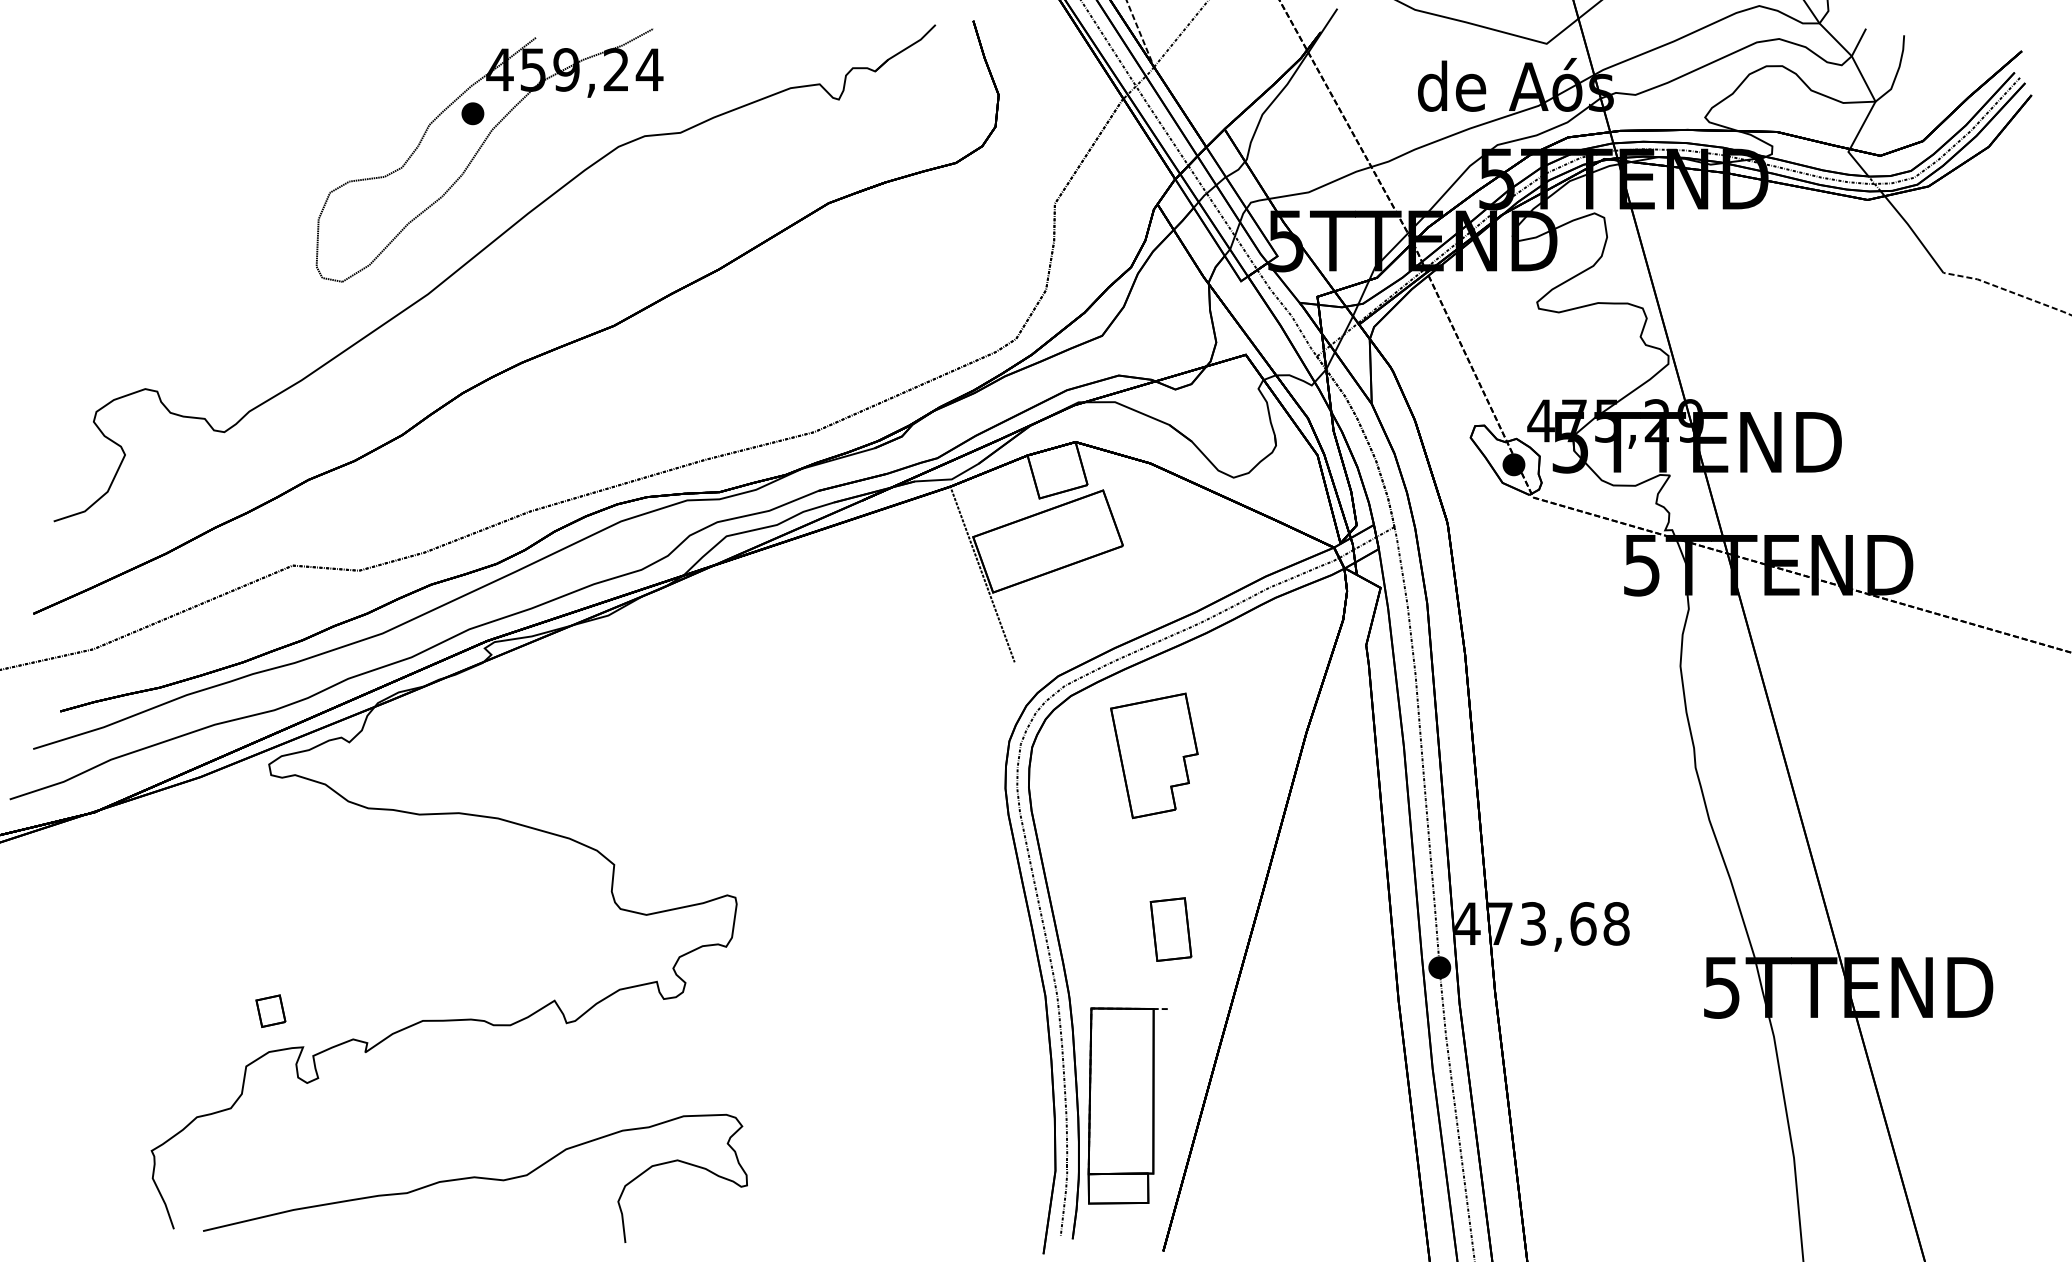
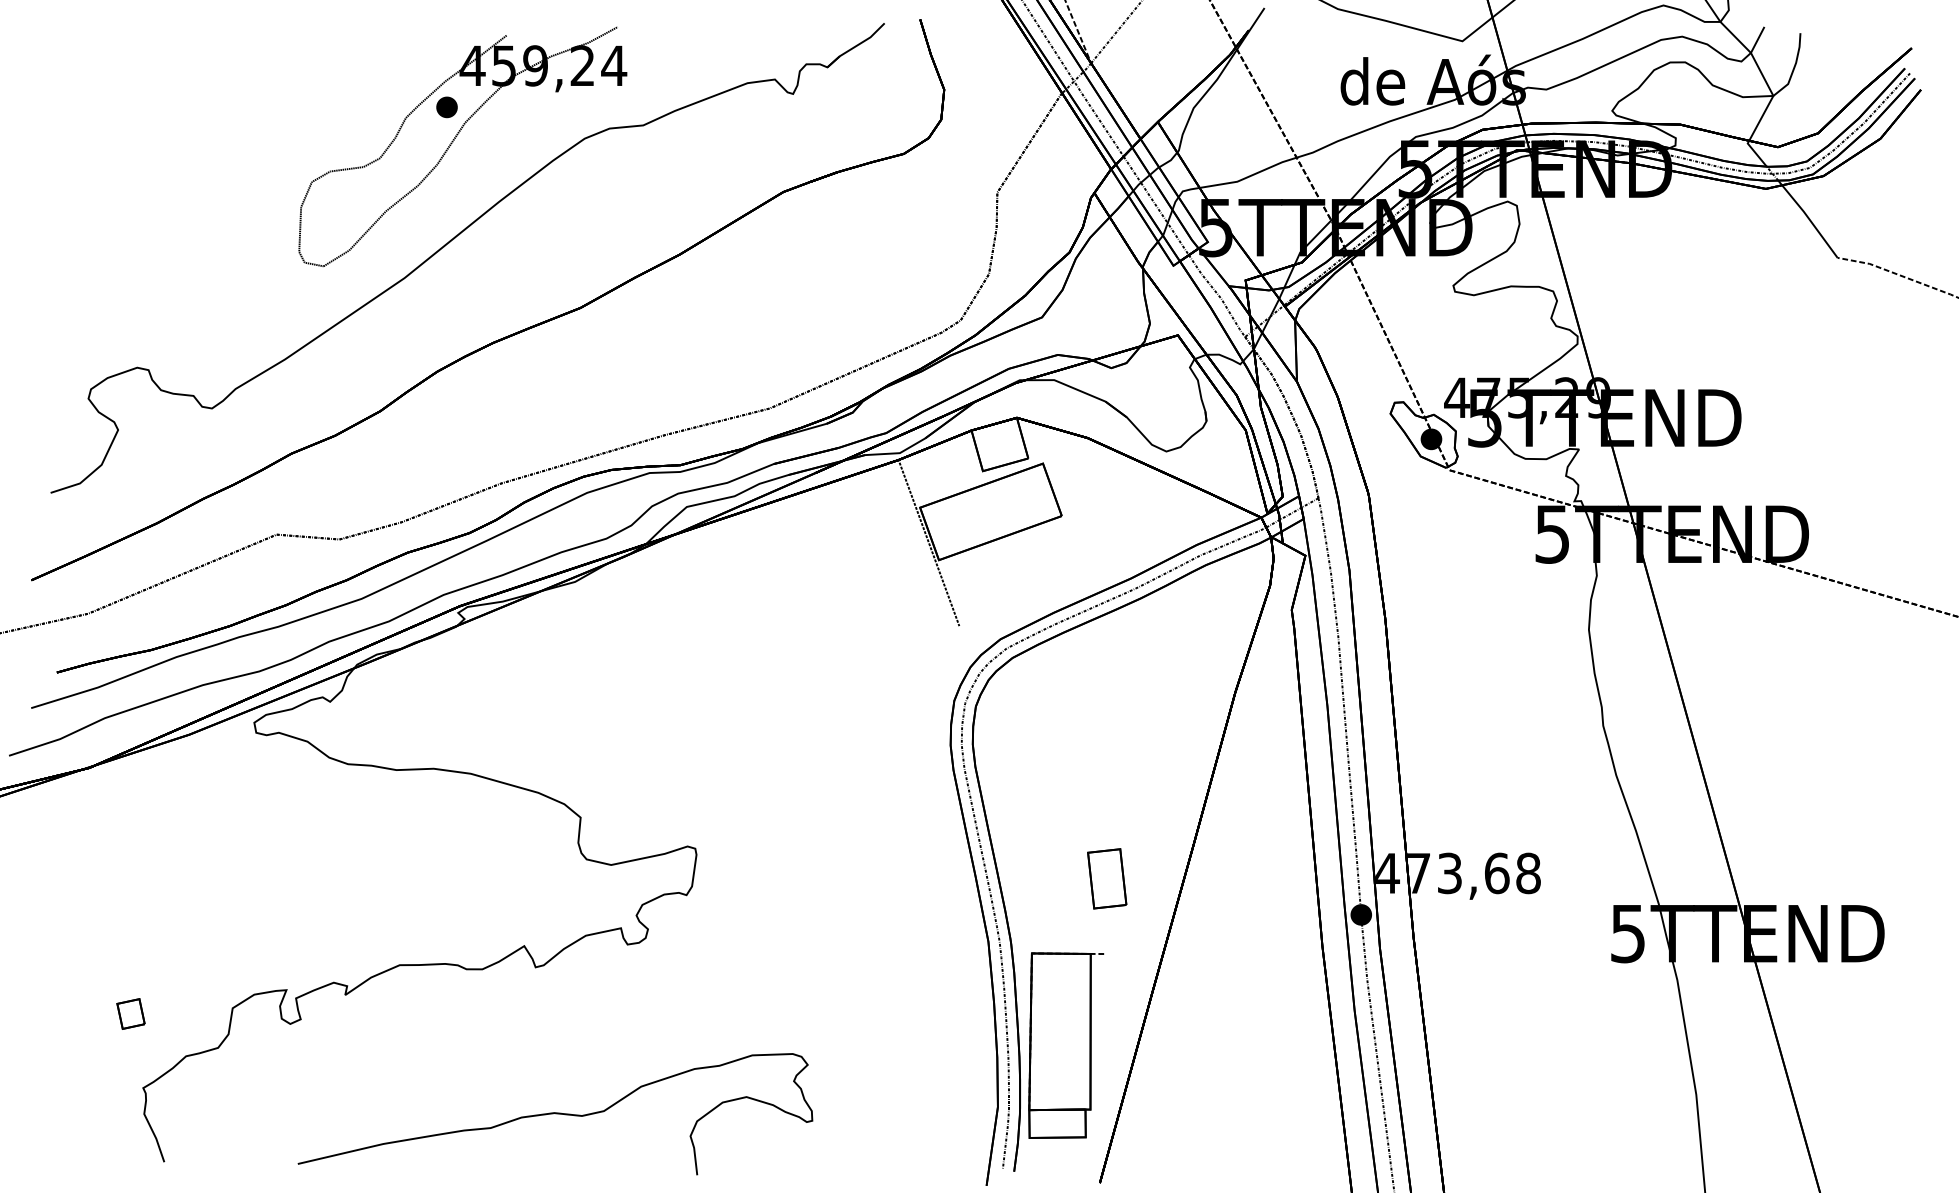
part: (1154, 755) -> (1091, 714), removed
part: (270, 1010) -> (130, 1013), moved
curve: (475, 1178) -> (555, 1114), moved

